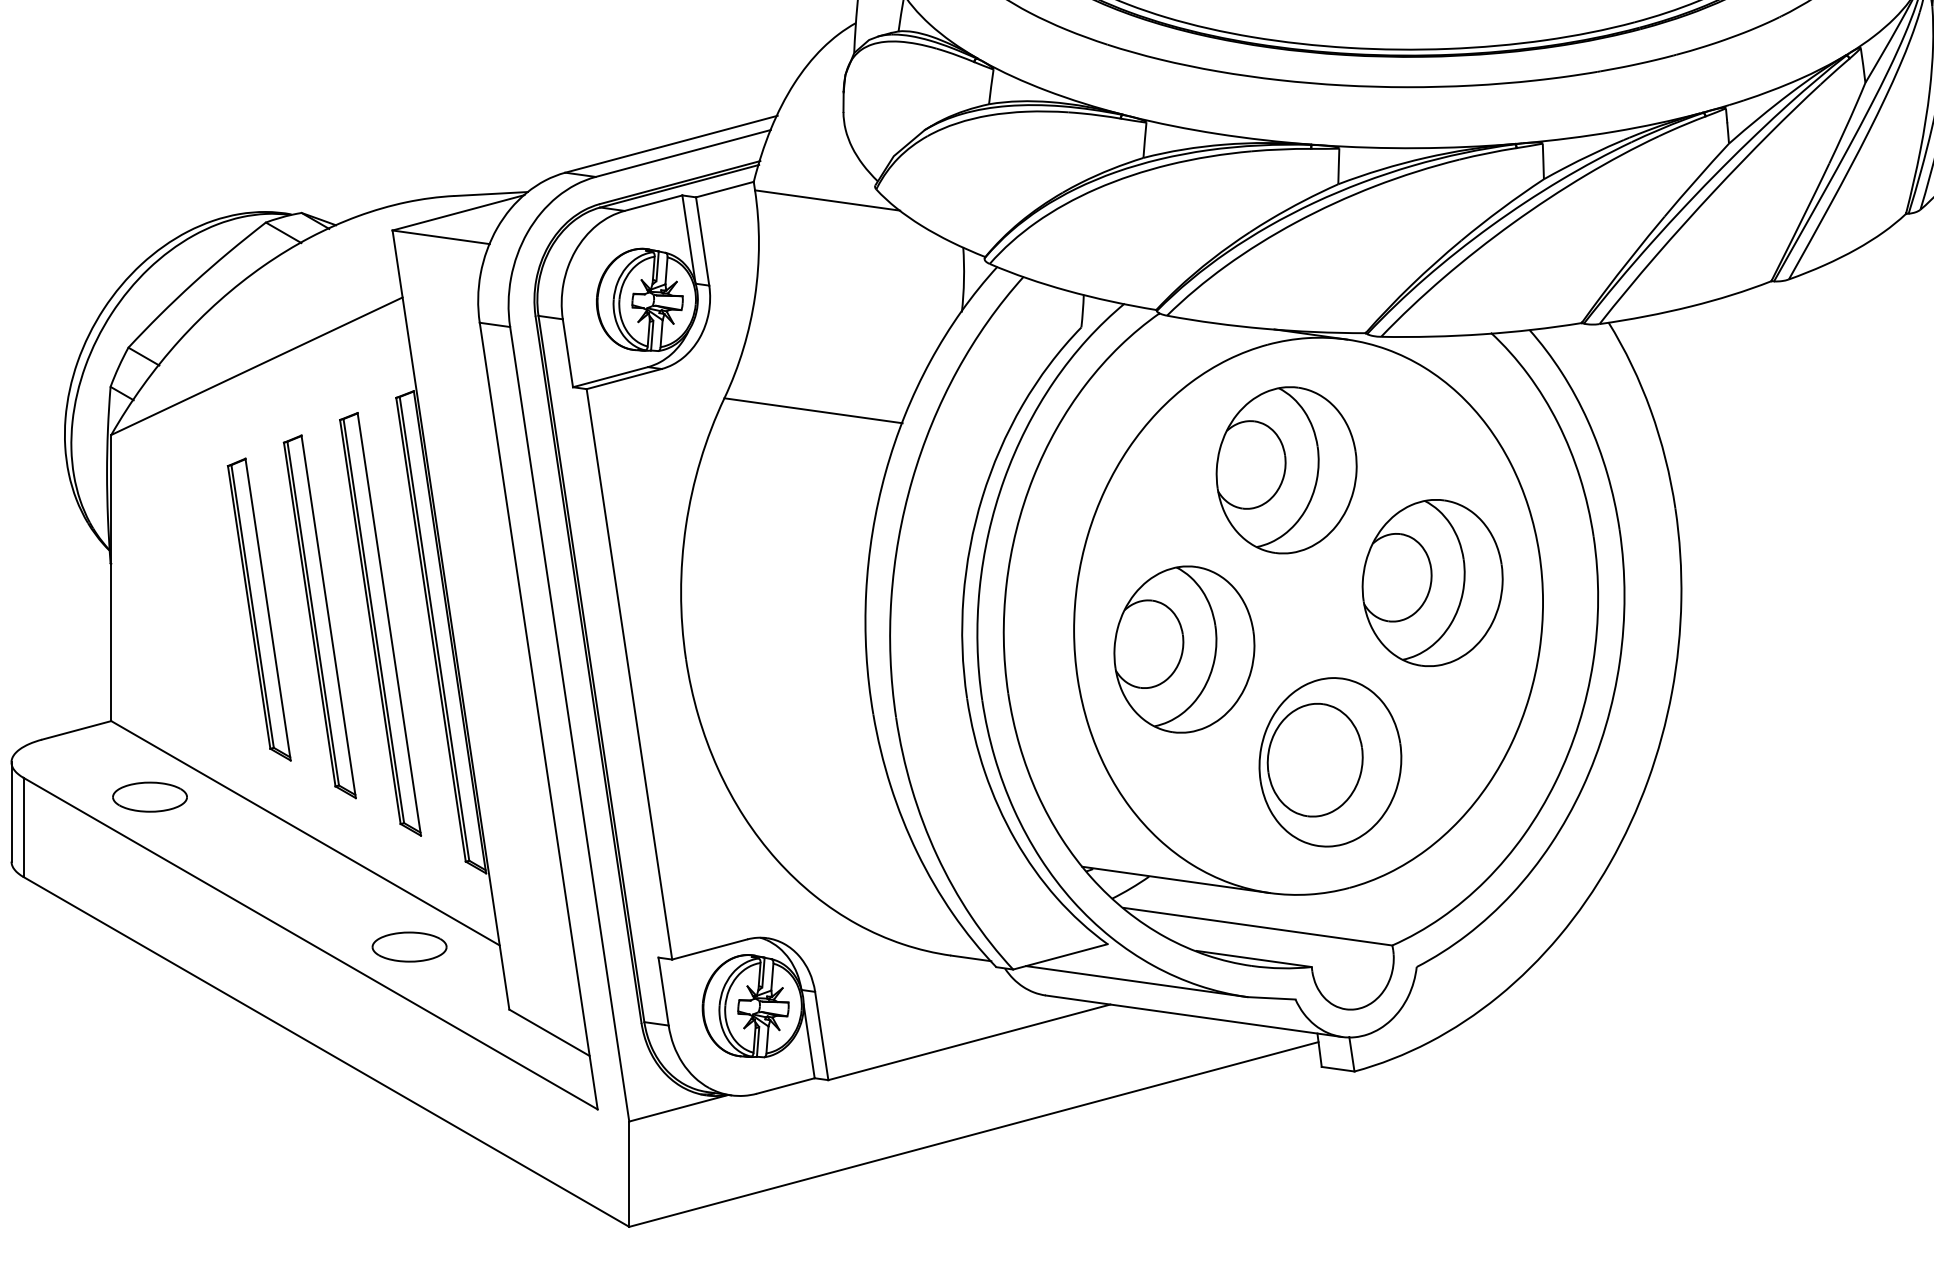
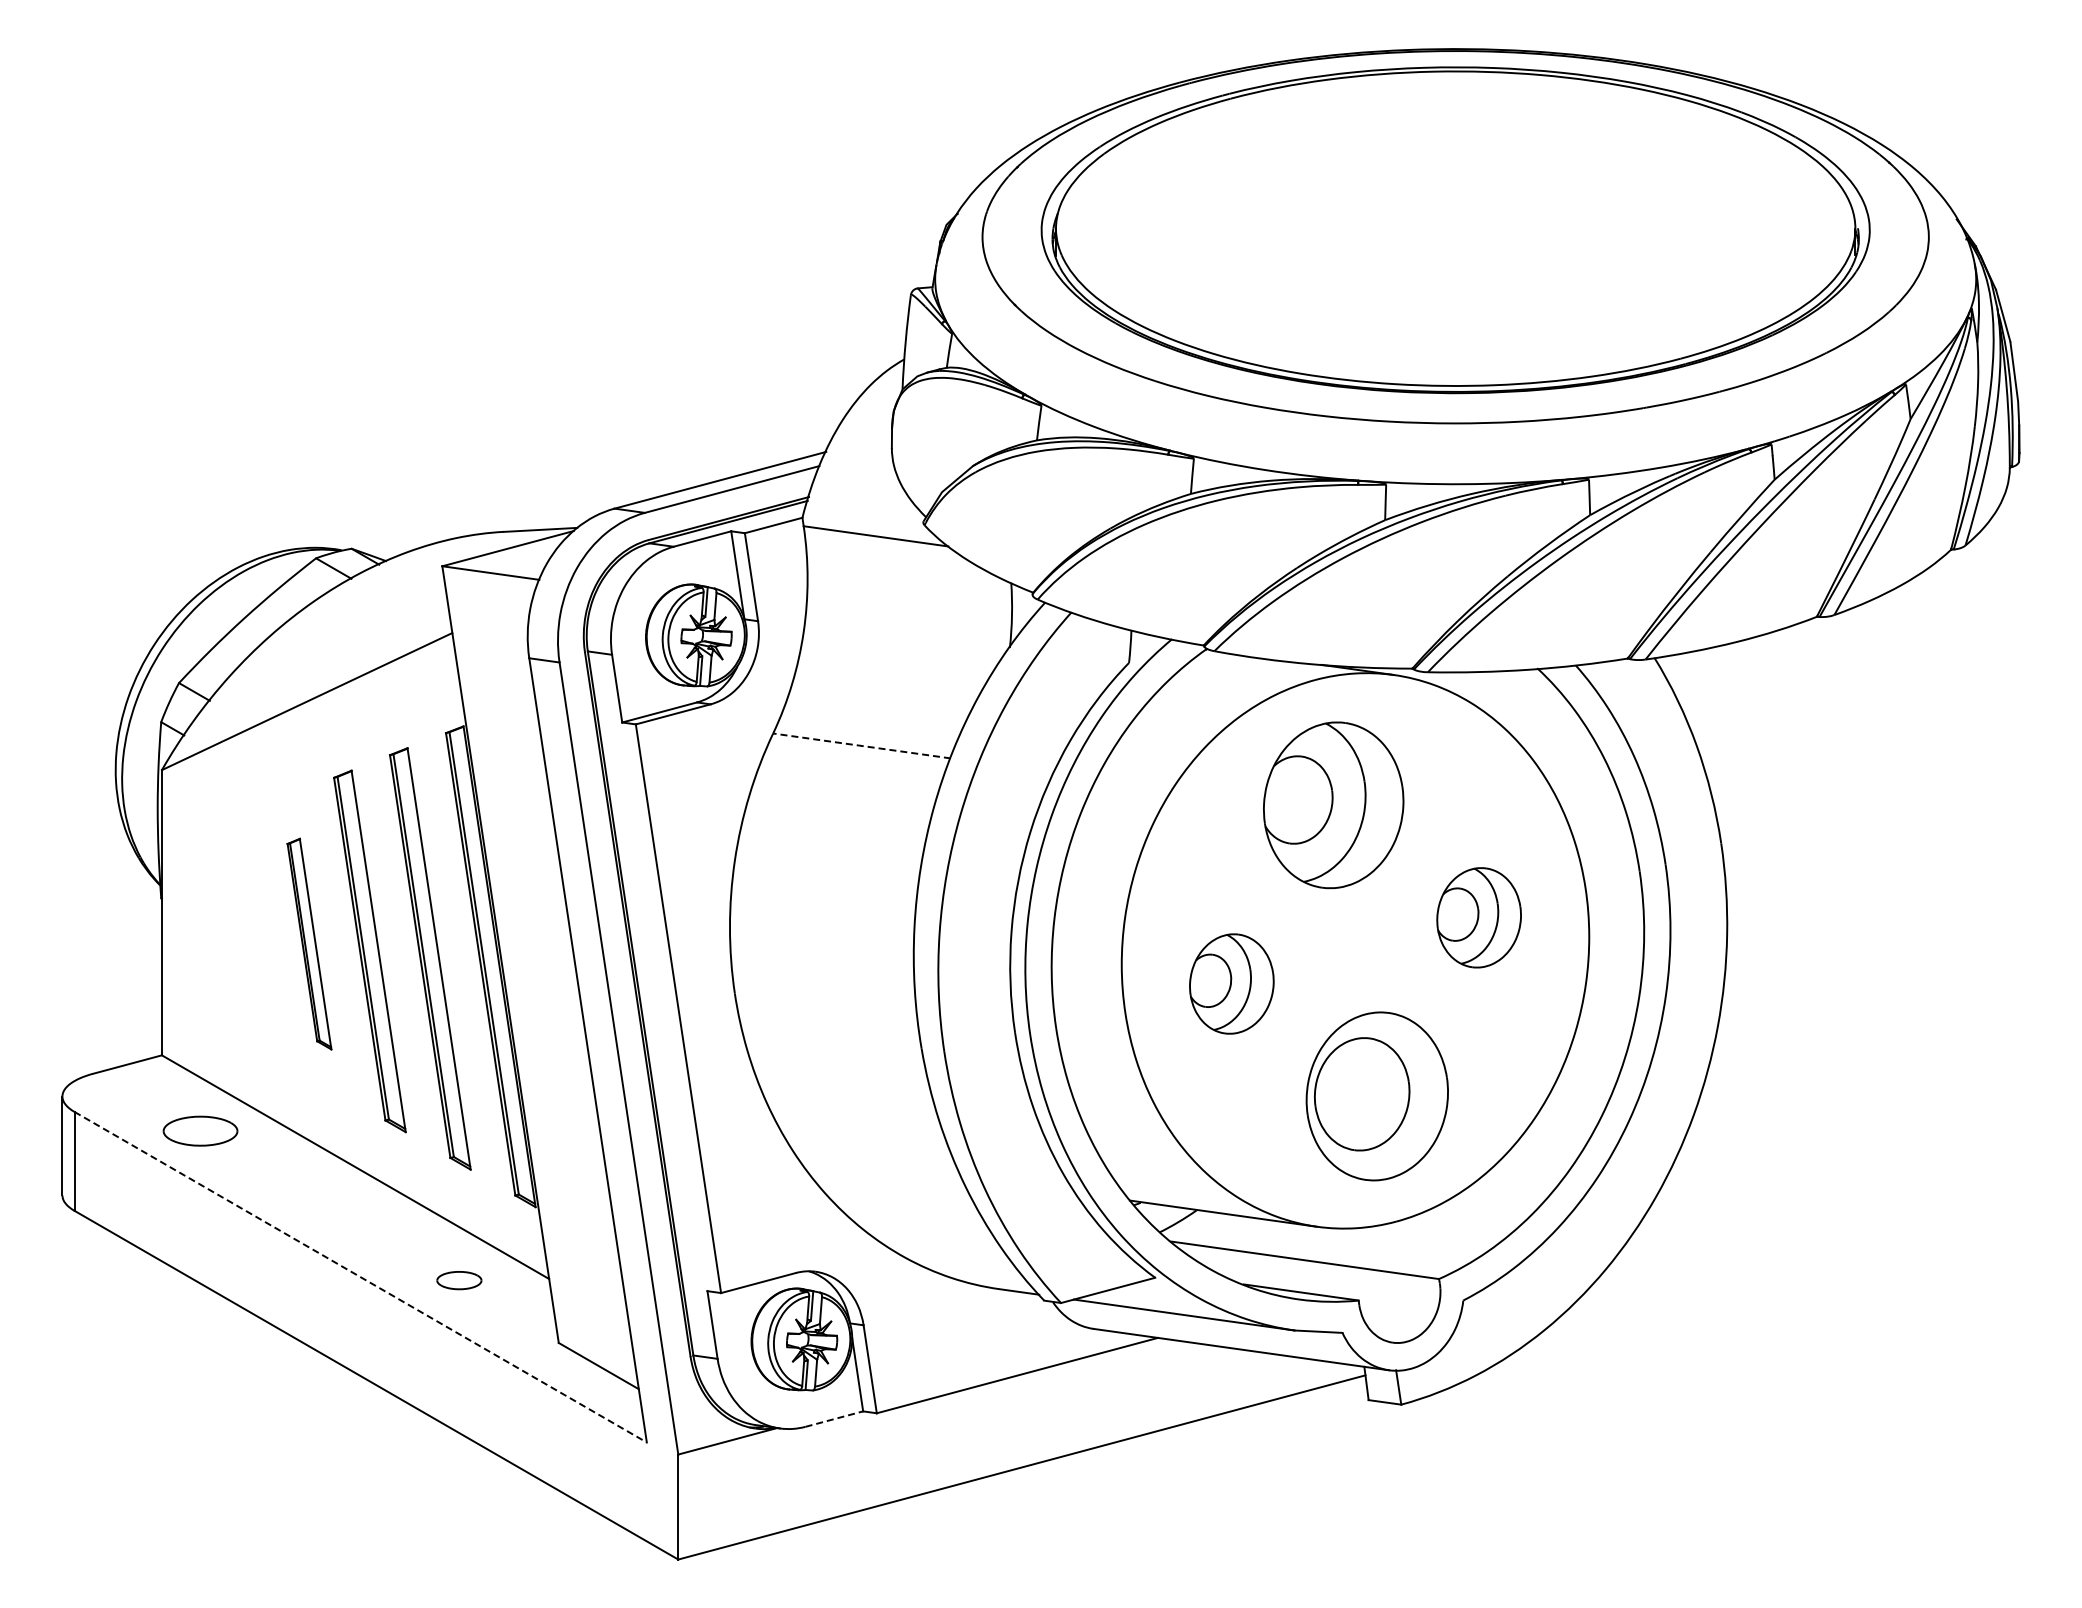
line: (814, 410) -> (862, 745), solid -> dashed
part: (1431, 582) -> (1478, 917), size x0.6
part: (259, 608) -> (309, 943), size x0.7
part: (1184, 649) -> (1231, 983), size x0.6
line: (311, 943) -> (361, 1277), solid -> dashed
part: (409, 946) -> (459, 1280), size x0.6
line: (785, 1086) -> (834, 1419), solid -> dashed

